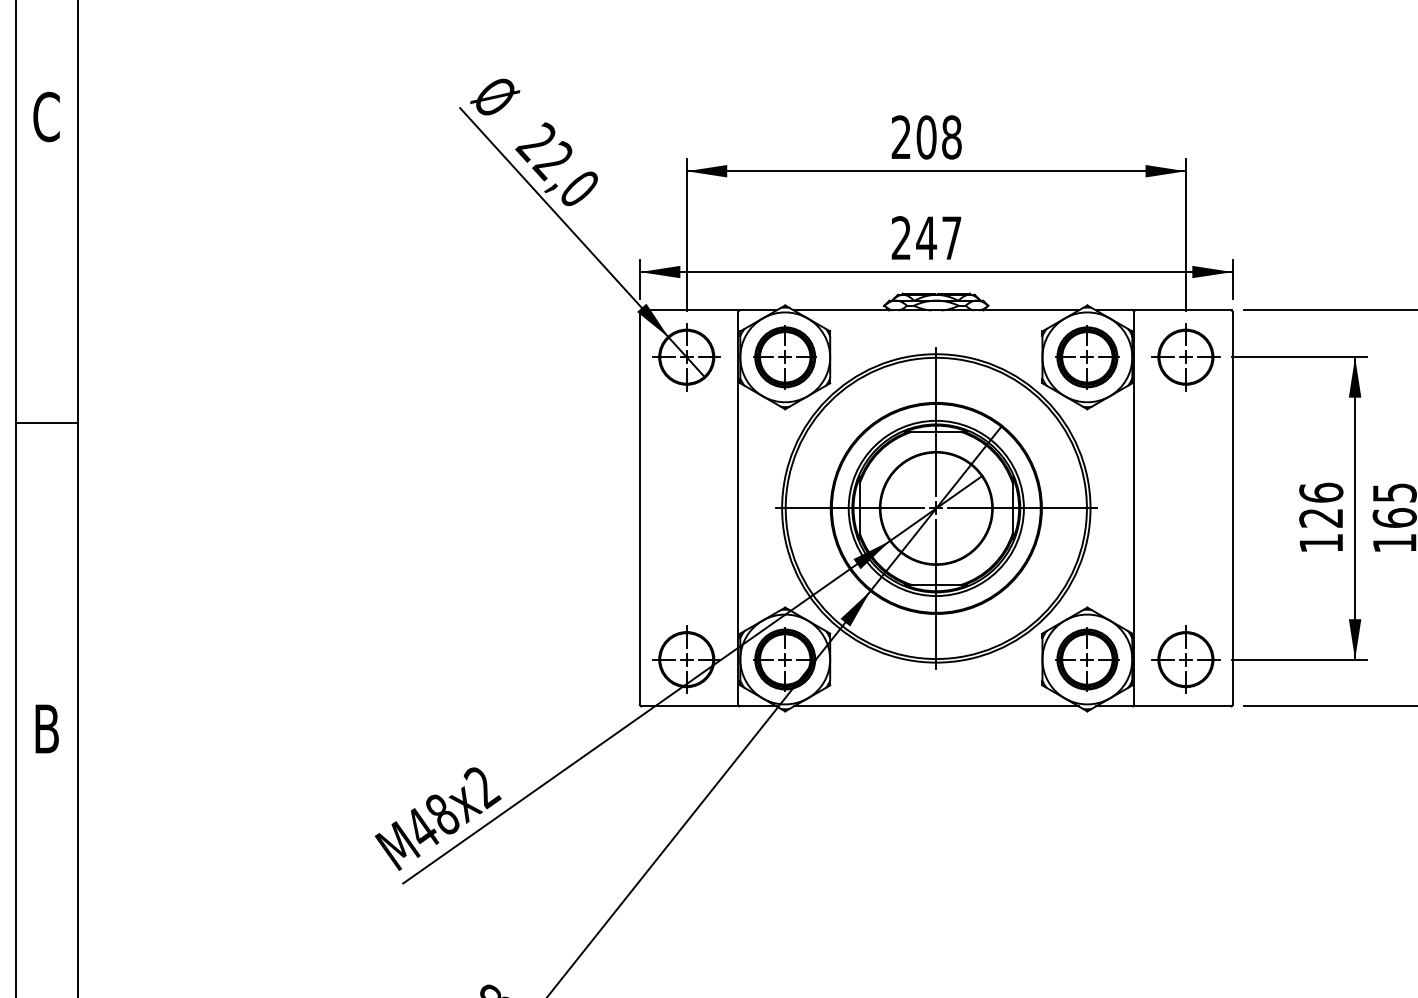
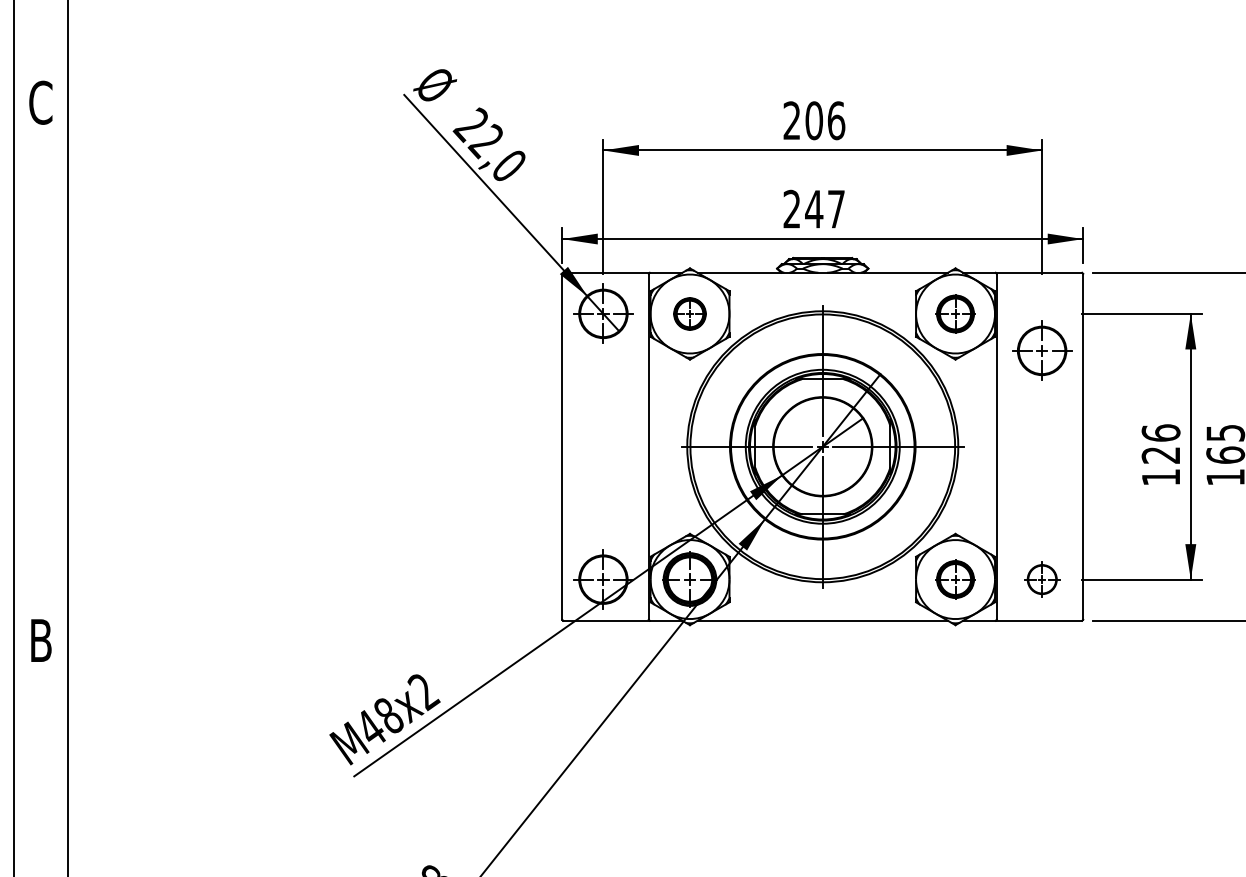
text: (951, 137) -> (836, 120), 208 -> 206
part: (784, 356) -> (689, 313), size x0.6
part: (1087, 356) -> (955, 313), size x0.7
part: (1186, 356) -> (1042, 350), moved
line: (47, 422) -> (41, 371), removed
part: (1087, 659) -> (955, 579), size x0.7
part: (1186, 659) -> (1042, 579), size x0.6

